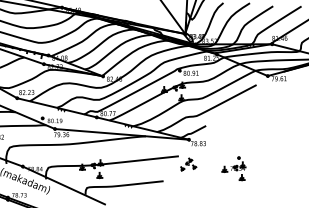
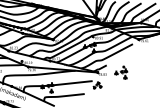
part: (234, 168) -> (121, 72), moved

